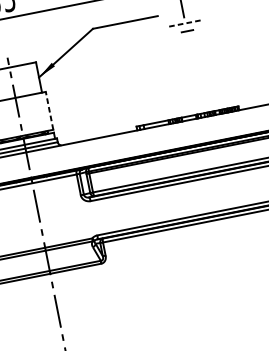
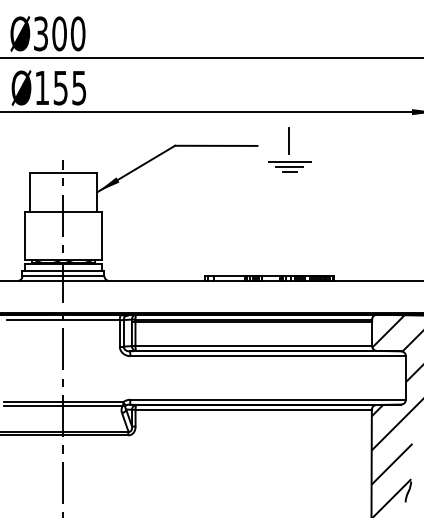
line: (185, 23) -> (289, 161), dashed -> solid
line: (186, 28) -> (289, 167), added
line: (49, 110) -> (102, 235), dashed -> solid

